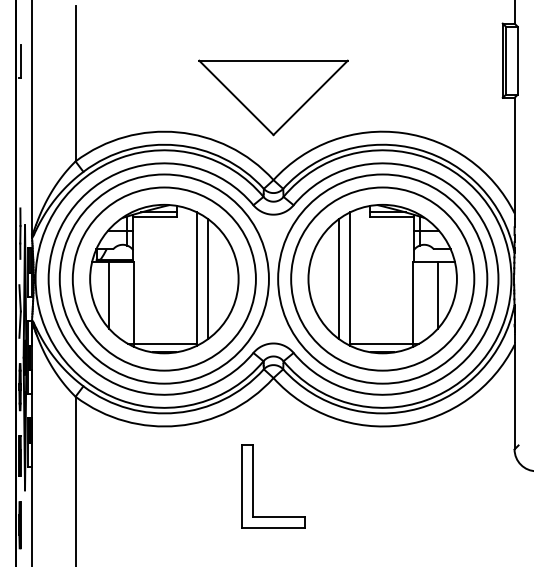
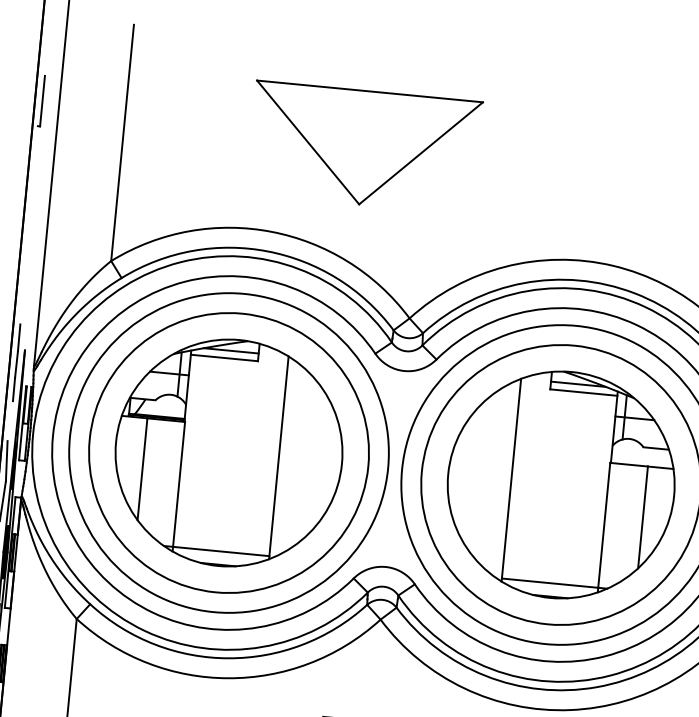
part: (273, 97) -> (364, 147), moved
line: (208, 279) -> (296, 460), removed
line: (339, 279) -> (495, 479), removed

